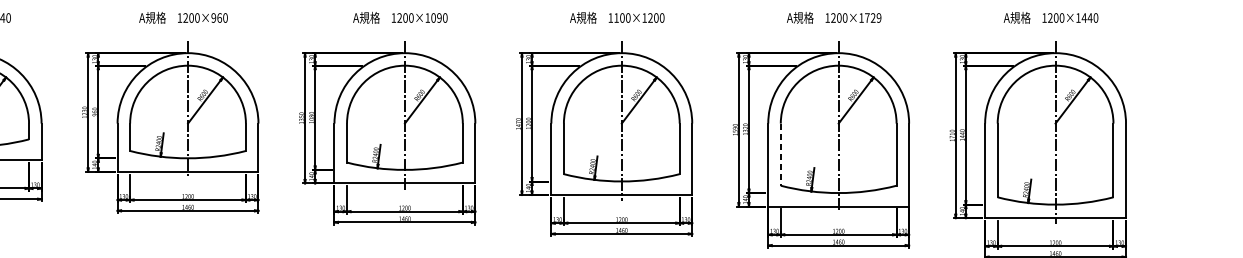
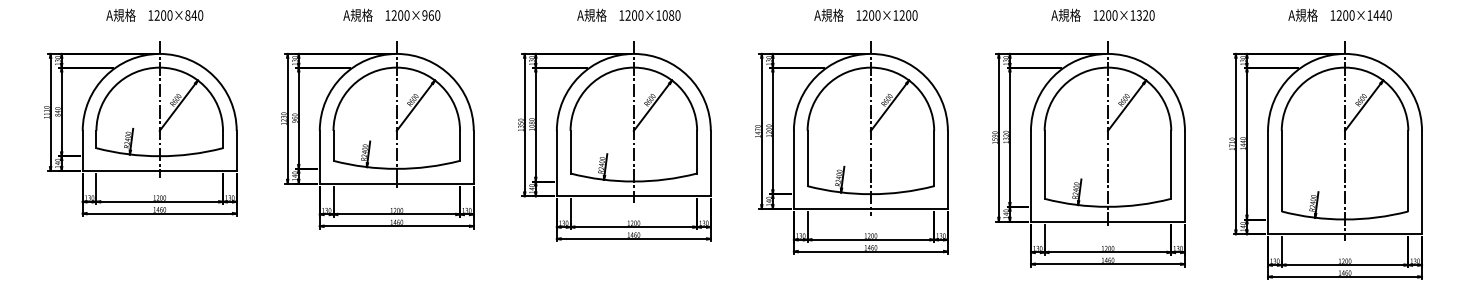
text: (439, 18) -> (671, 15), 1200×1090 -> 1200×1080
text: (615, 18) -> (864, 15), 1100×1200 -> 1200×1200
text: (873, 18) -> (1145, 15), 1200×1729 -> 1200×1320
line: (780, 154) -> (1044, 164), dashed -> solid

